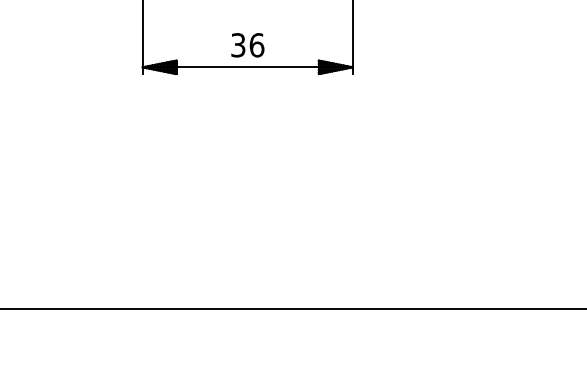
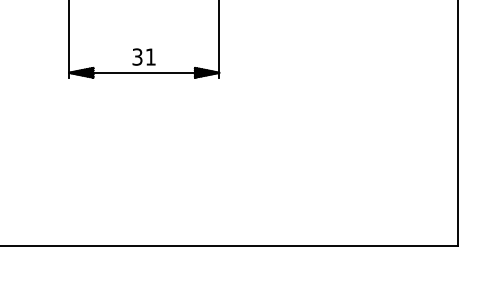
text: (256, 44) -> (150, 56), 36 -> 31

